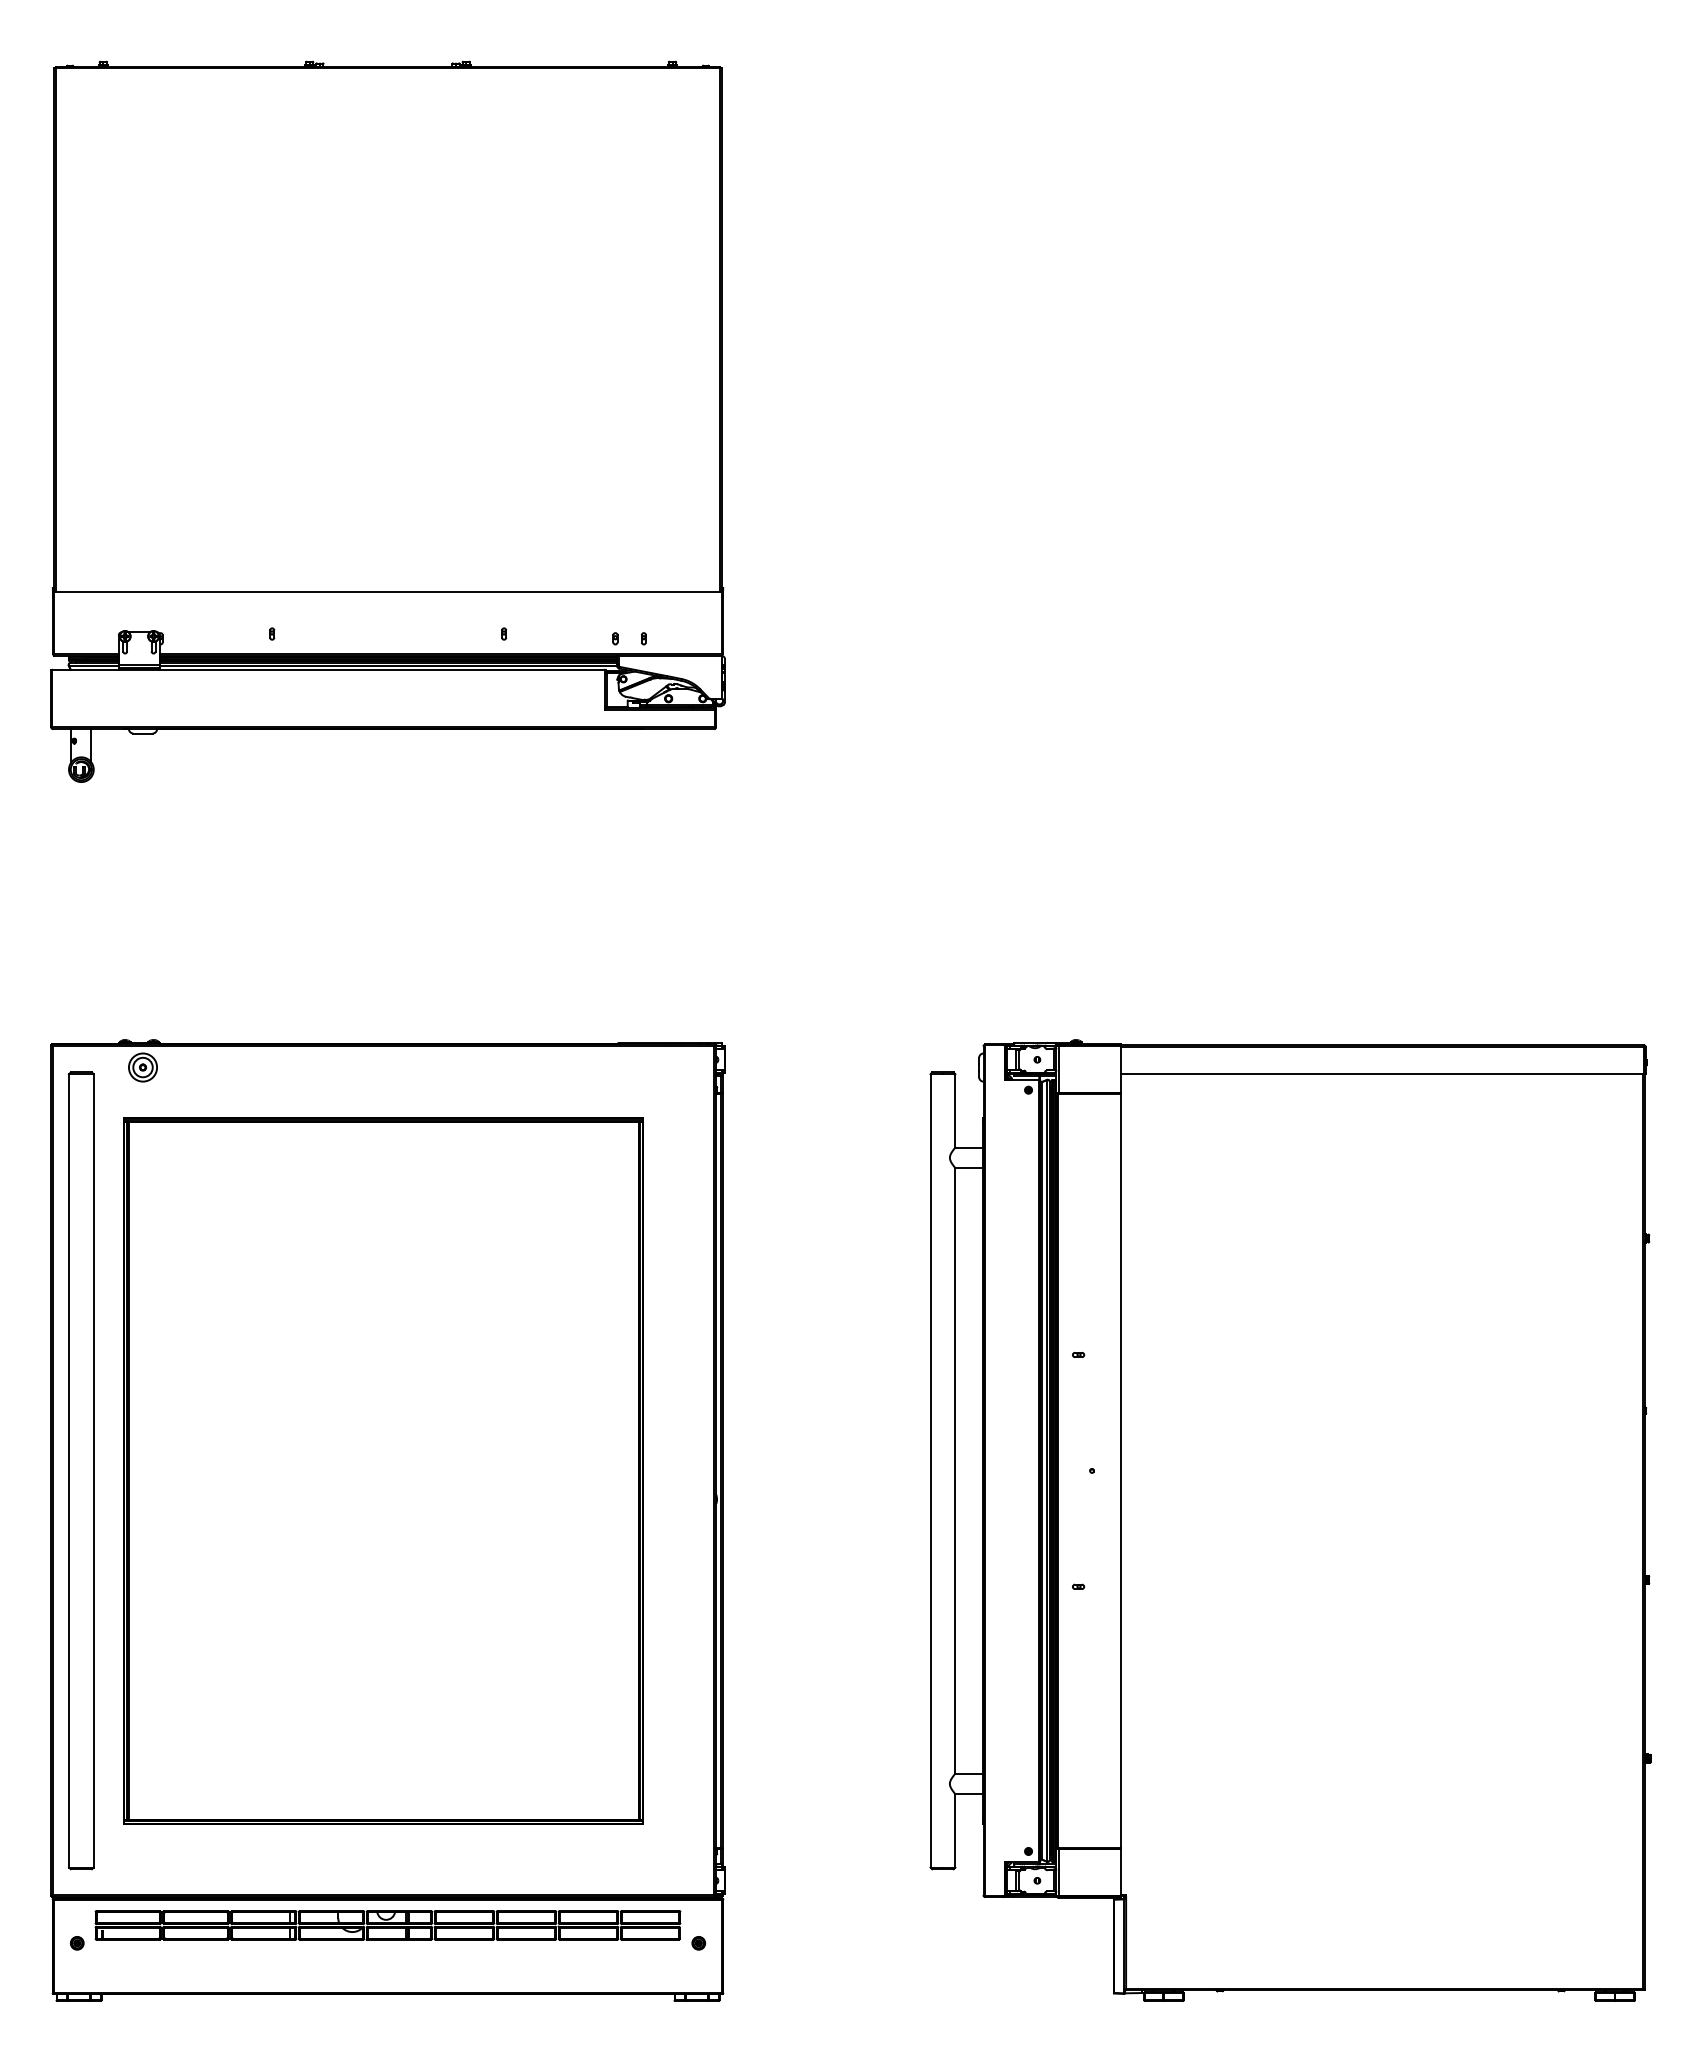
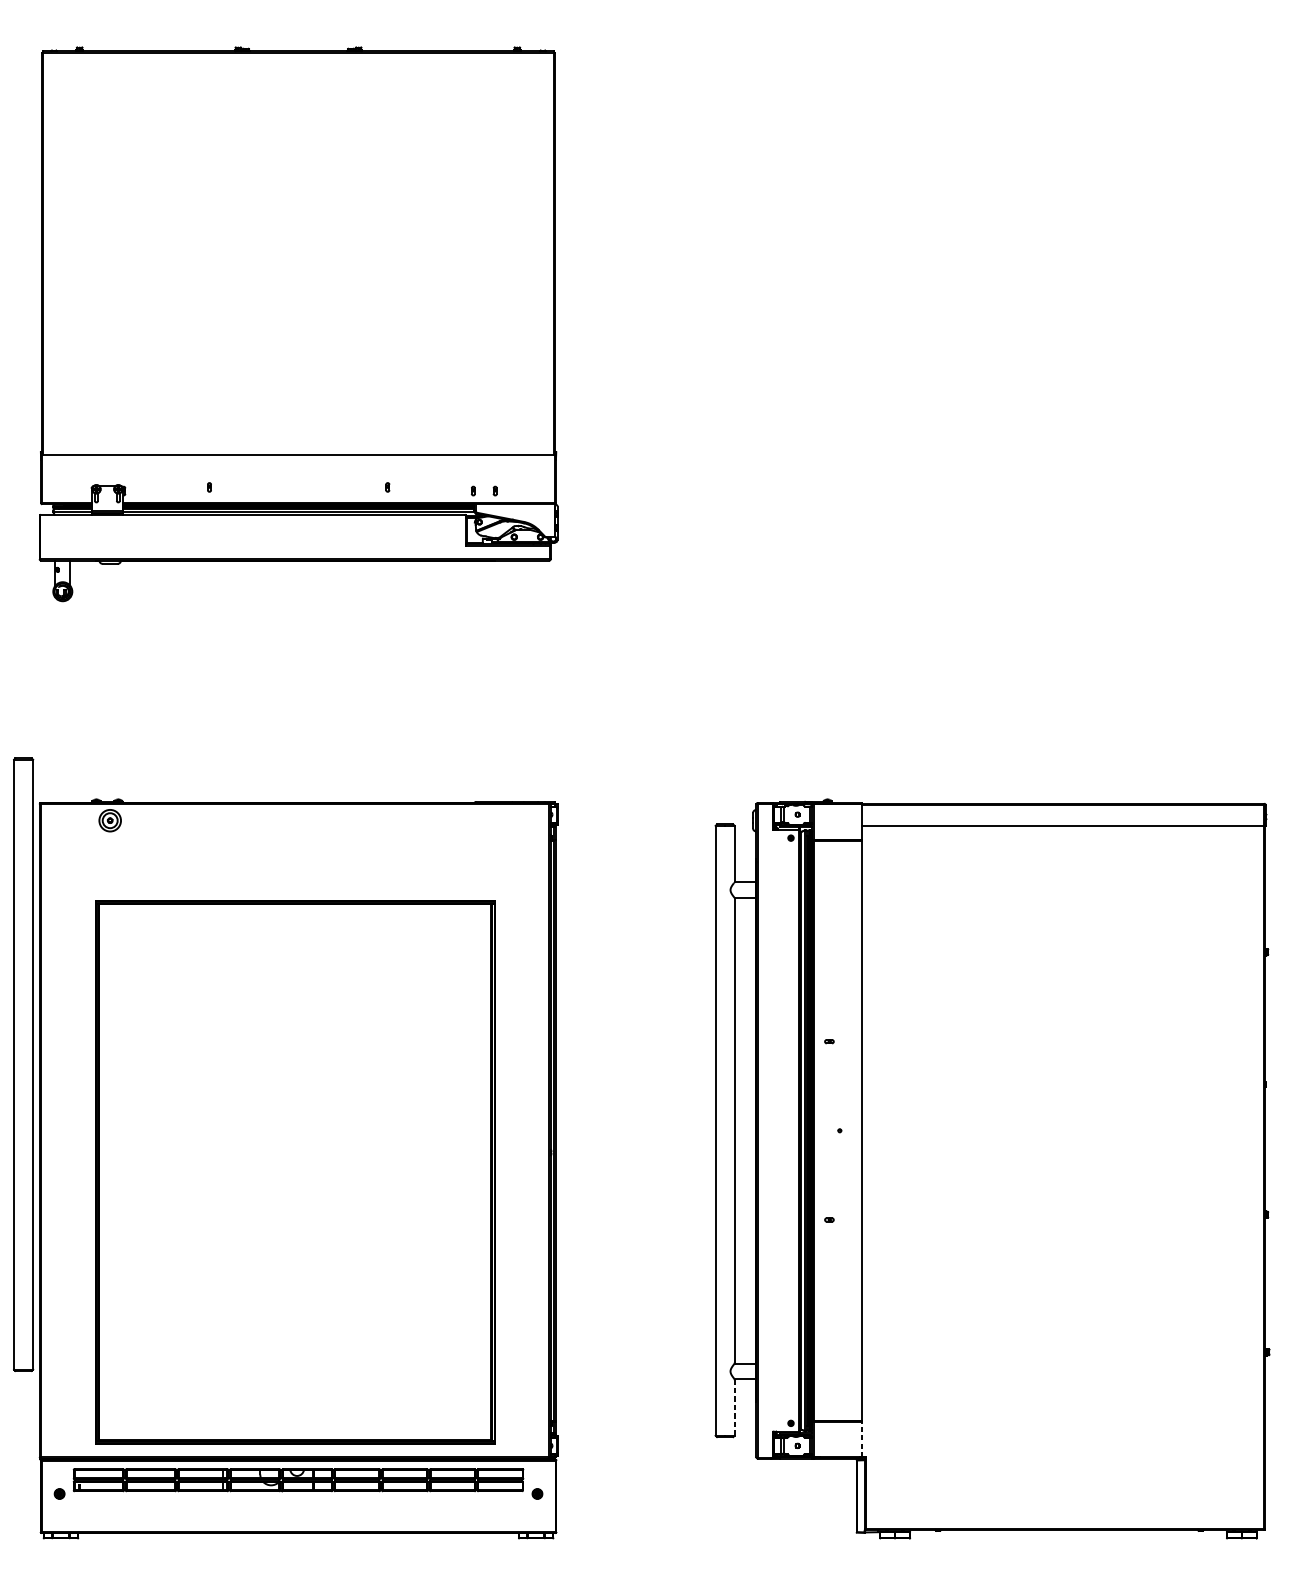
part: (81, 1470) -> (23, 1064), moved
part: (383, 1470) -> (295, 1172), moved
line: (955, 1830) -> (734, 1407), solid -> dashed
line: (1120, 1871) -> (861, 1438), solid -> dashed

